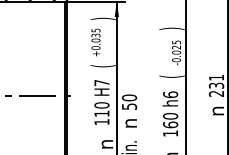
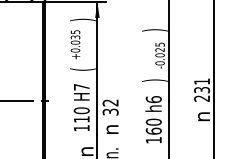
text: (171, 76) -> (154, 80), ( -> )
text: (129, 101) -> (110, 106), 50 -> 32

